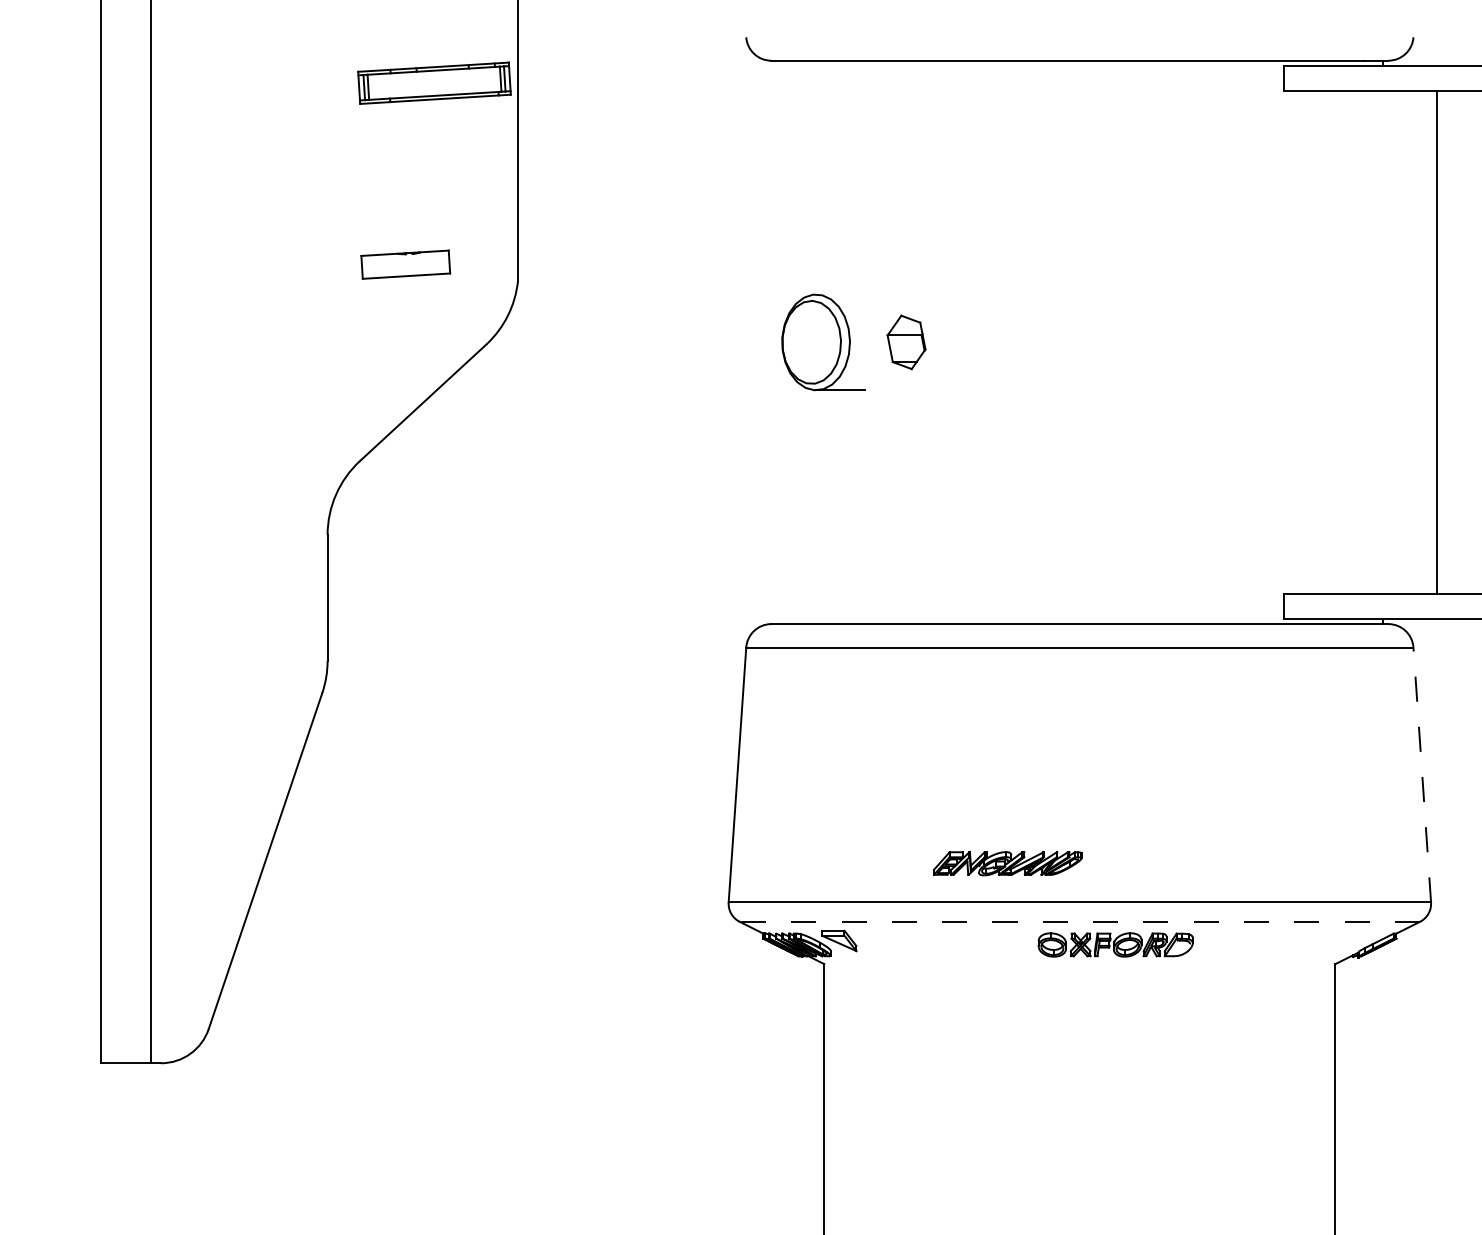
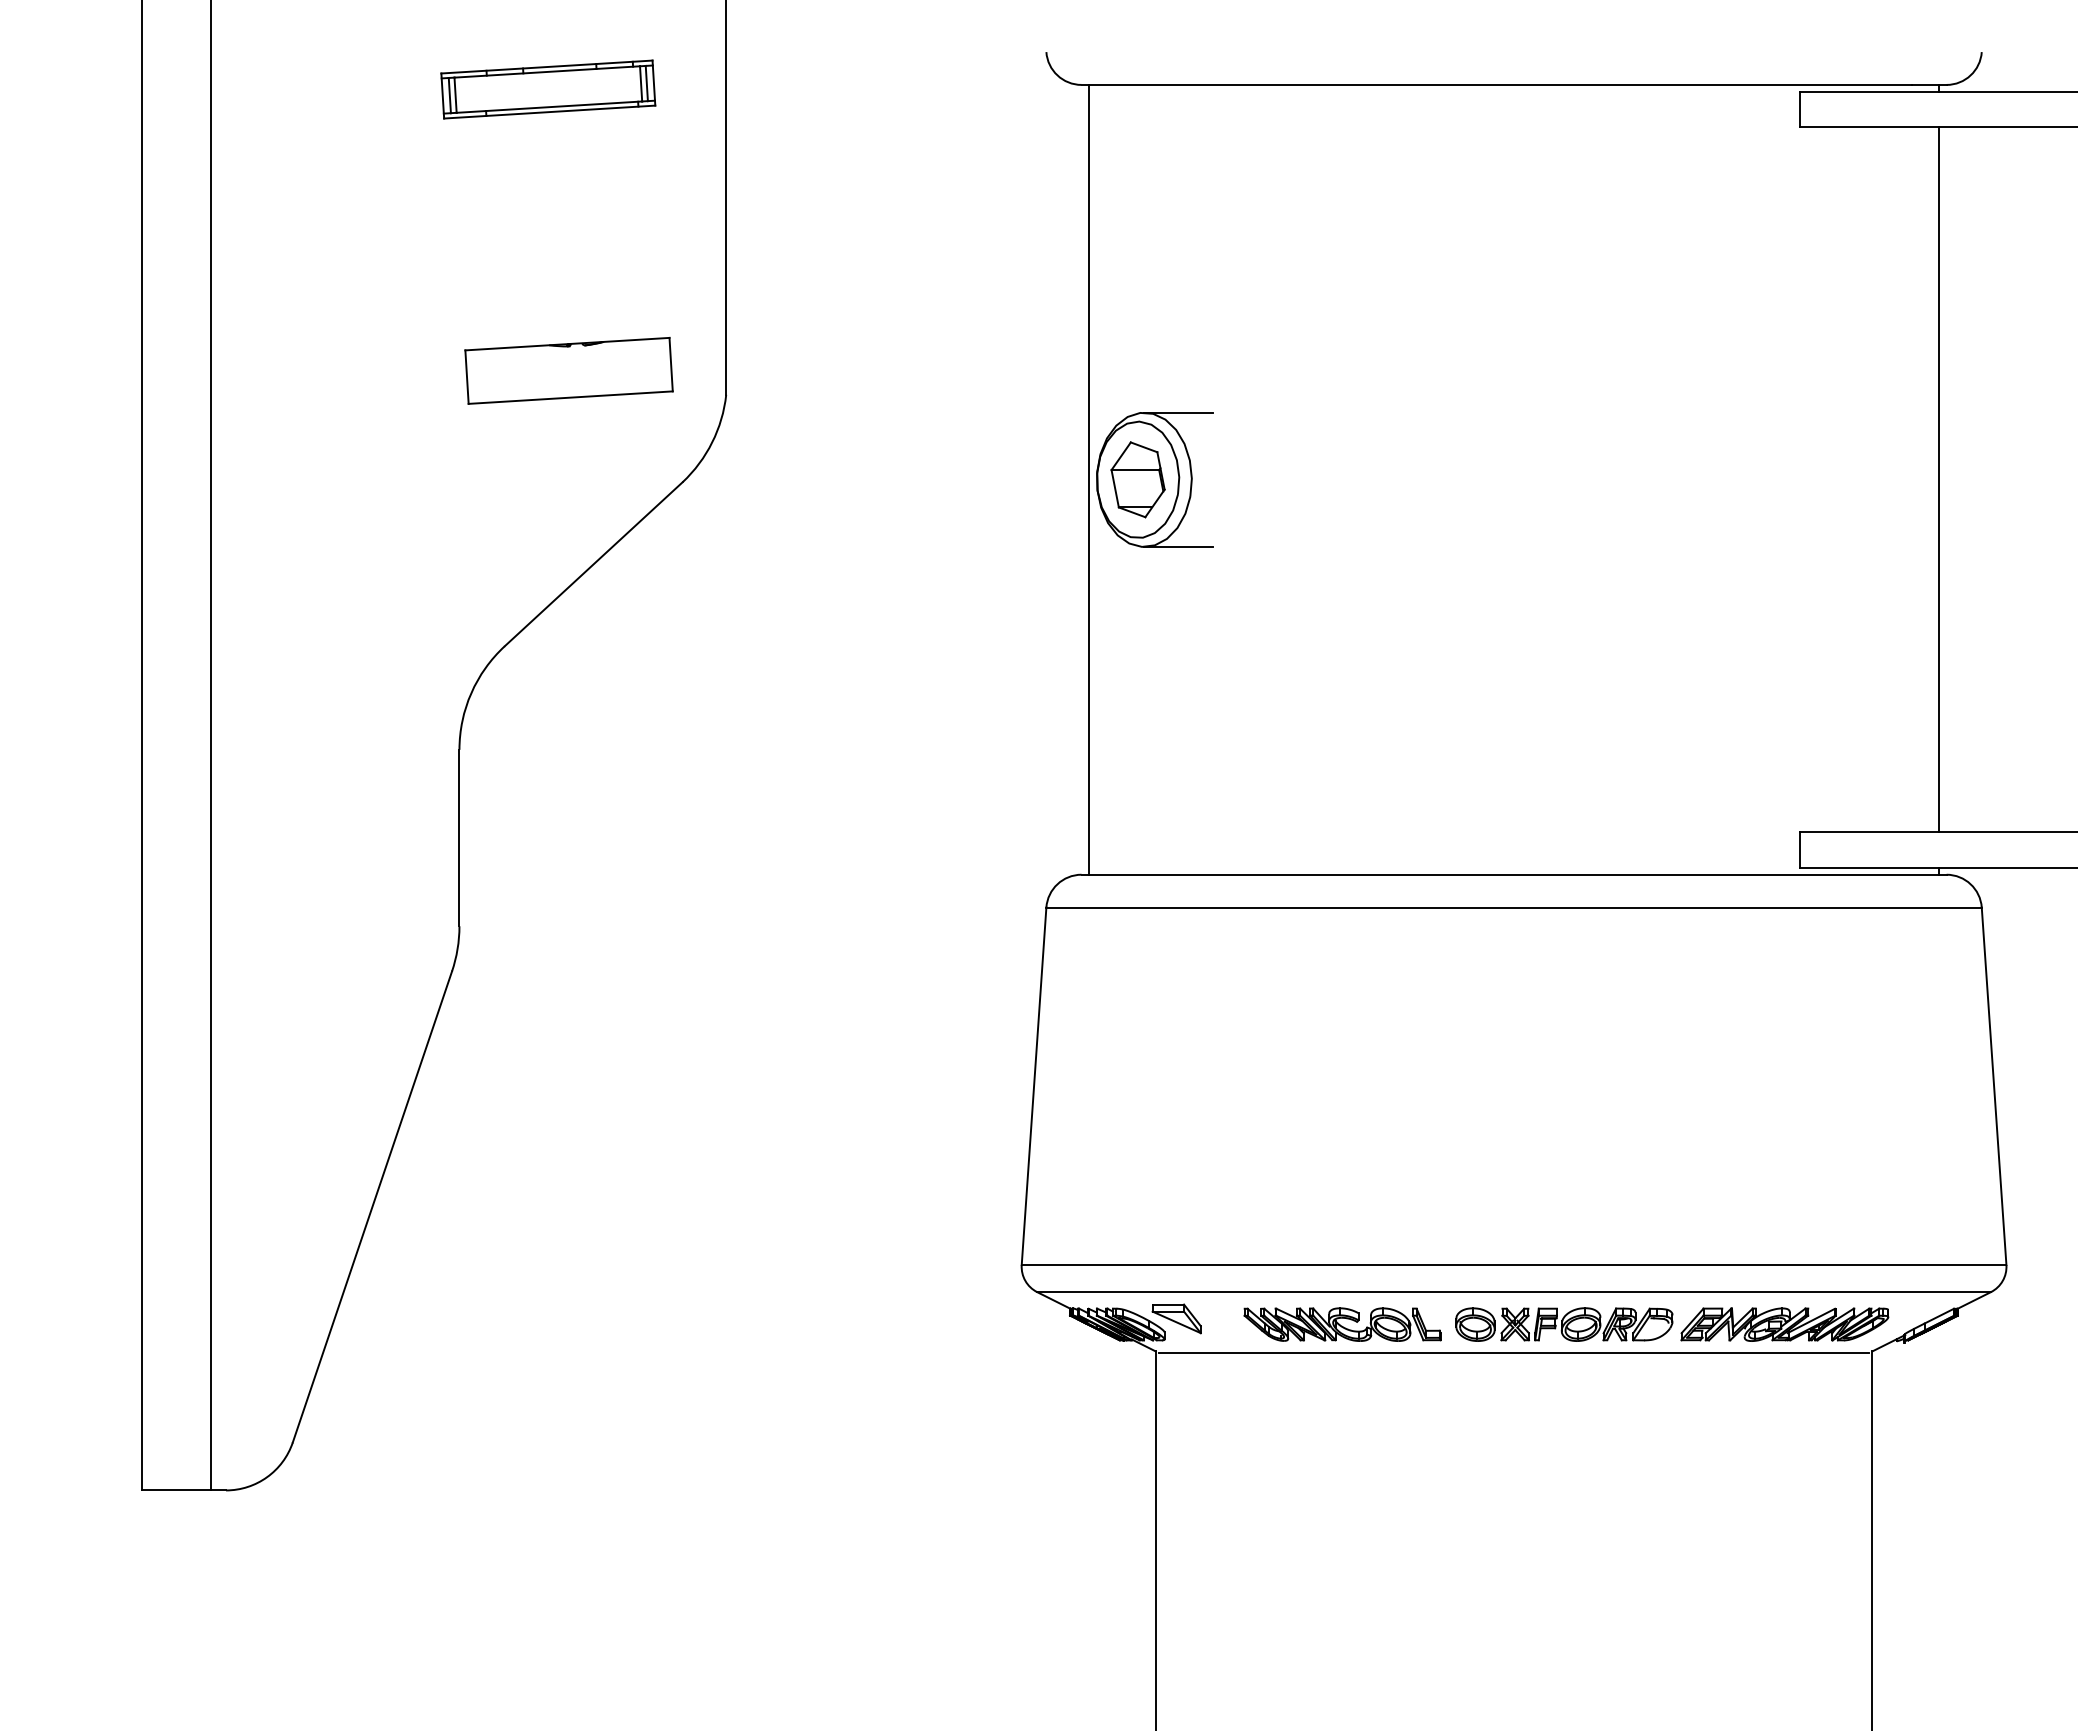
part: (434, 83) -> (548, 89), moved
part: (405, 264) -> (568, 370), size x1.67
line: (840, 294) -> (1178, 412), added
line: (776, 342) -> (1088, 479), added
part: (906, 342) -> (1137, 479), moved
line: (1436, 342) -> (1939, 479), moved
line: (1422, 774) -> (1994, 1085), dashed -> solid
part: (1007, 863) -> (1784, 1324), moved
line: (1080, 922) -> (1514, 1292), dashed -> solid
part: (957, 944) -> (1342, 1324), added
line: (1079, 965) -> (1513, 1353), added

